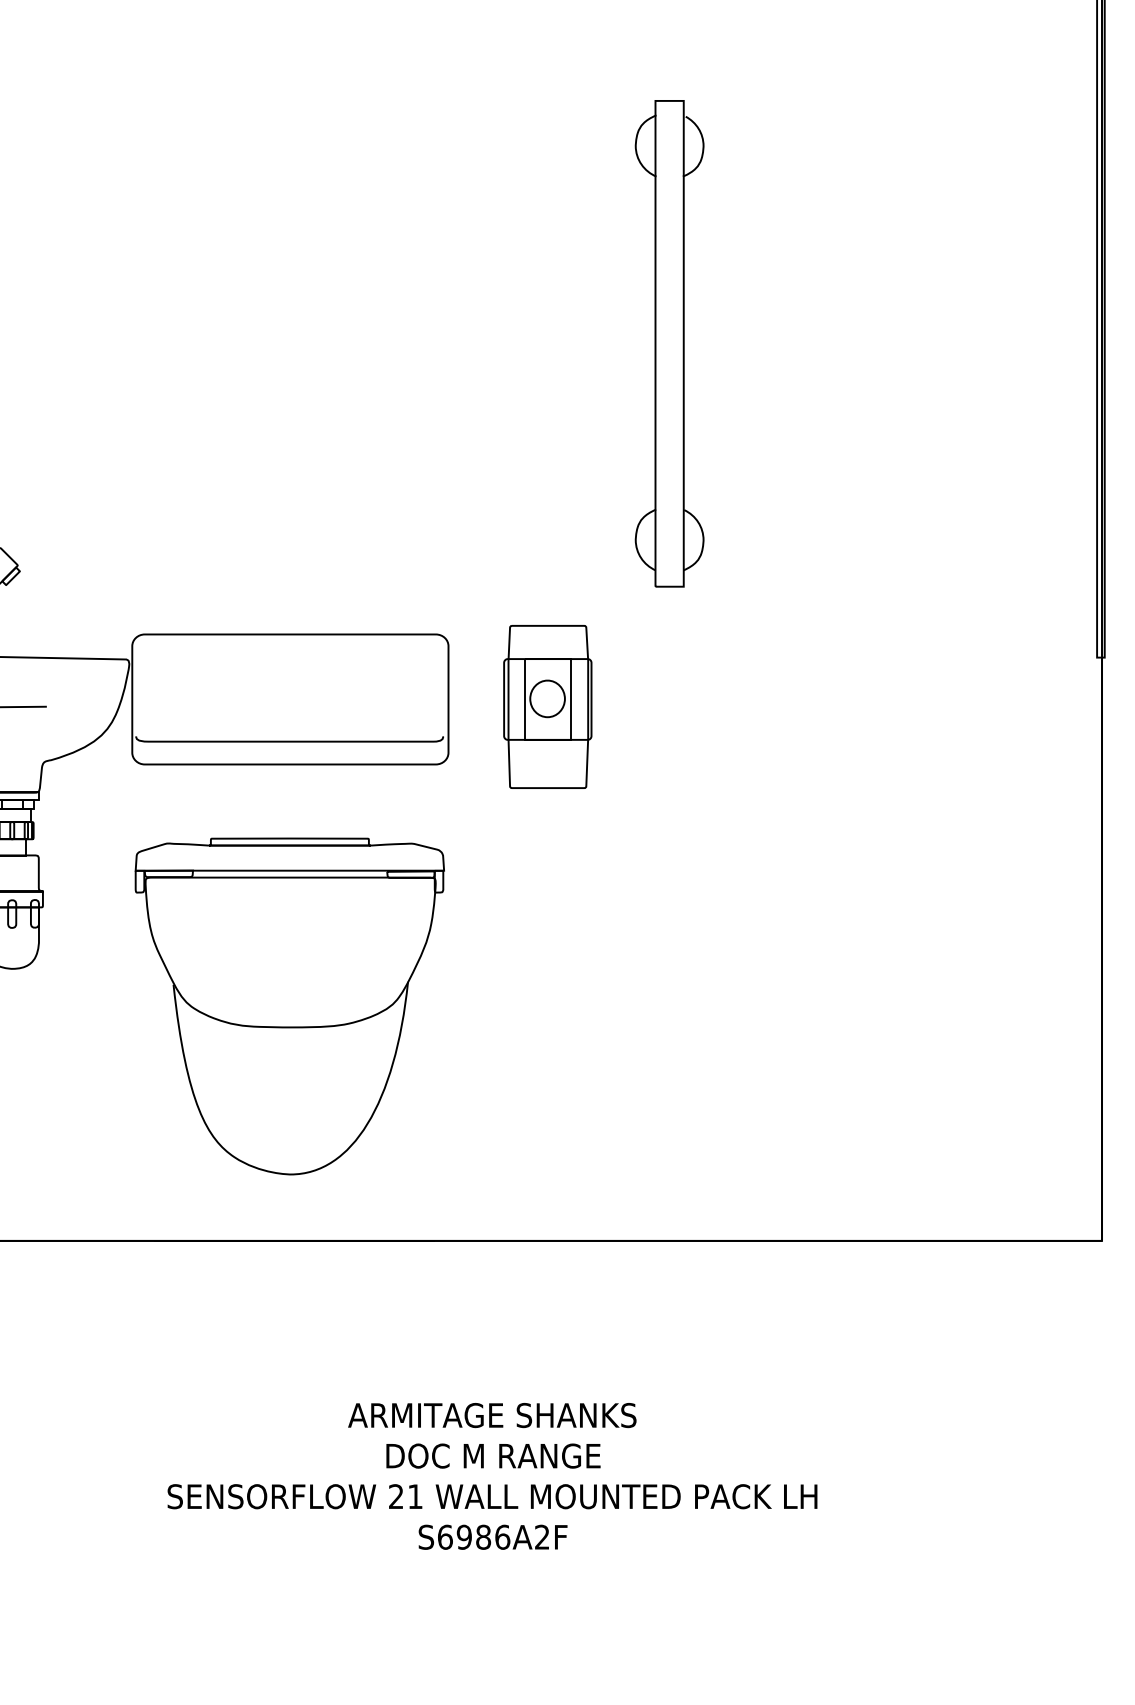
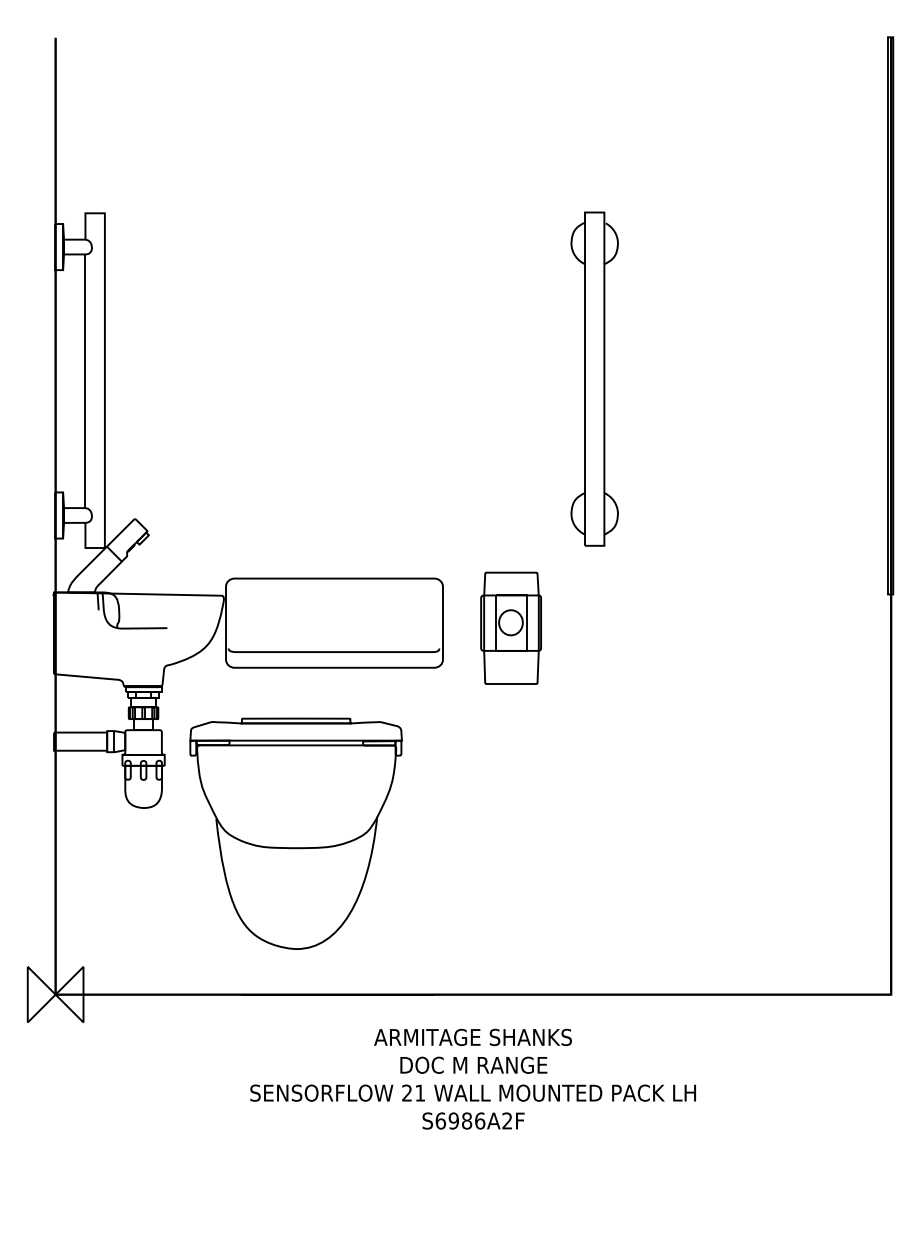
part: (288, 1006) -> (295, 833), moved
text: (491, 1475) -> (472, 1078), moved

